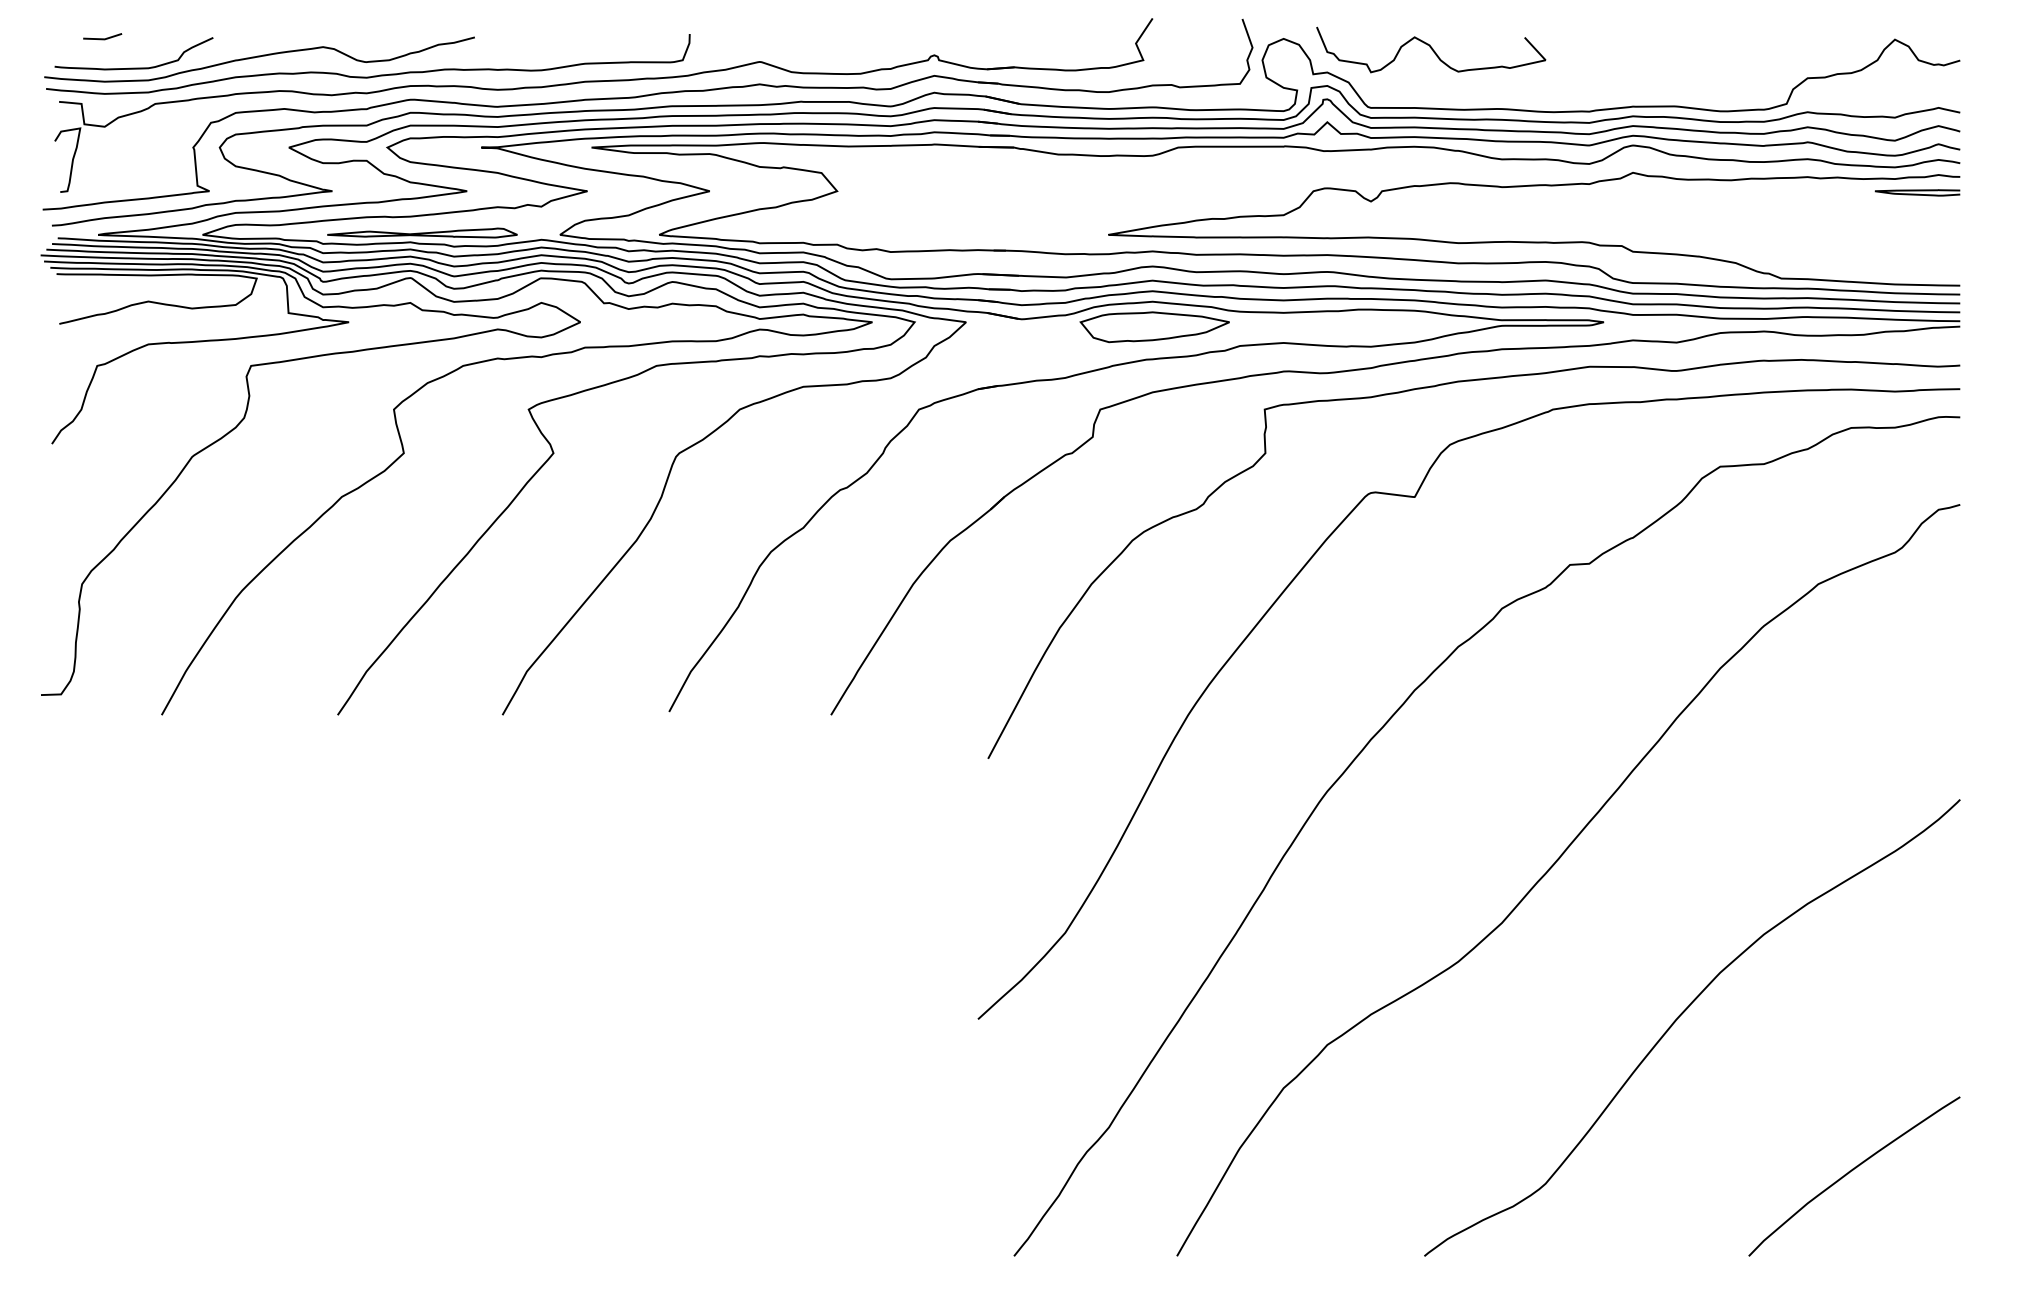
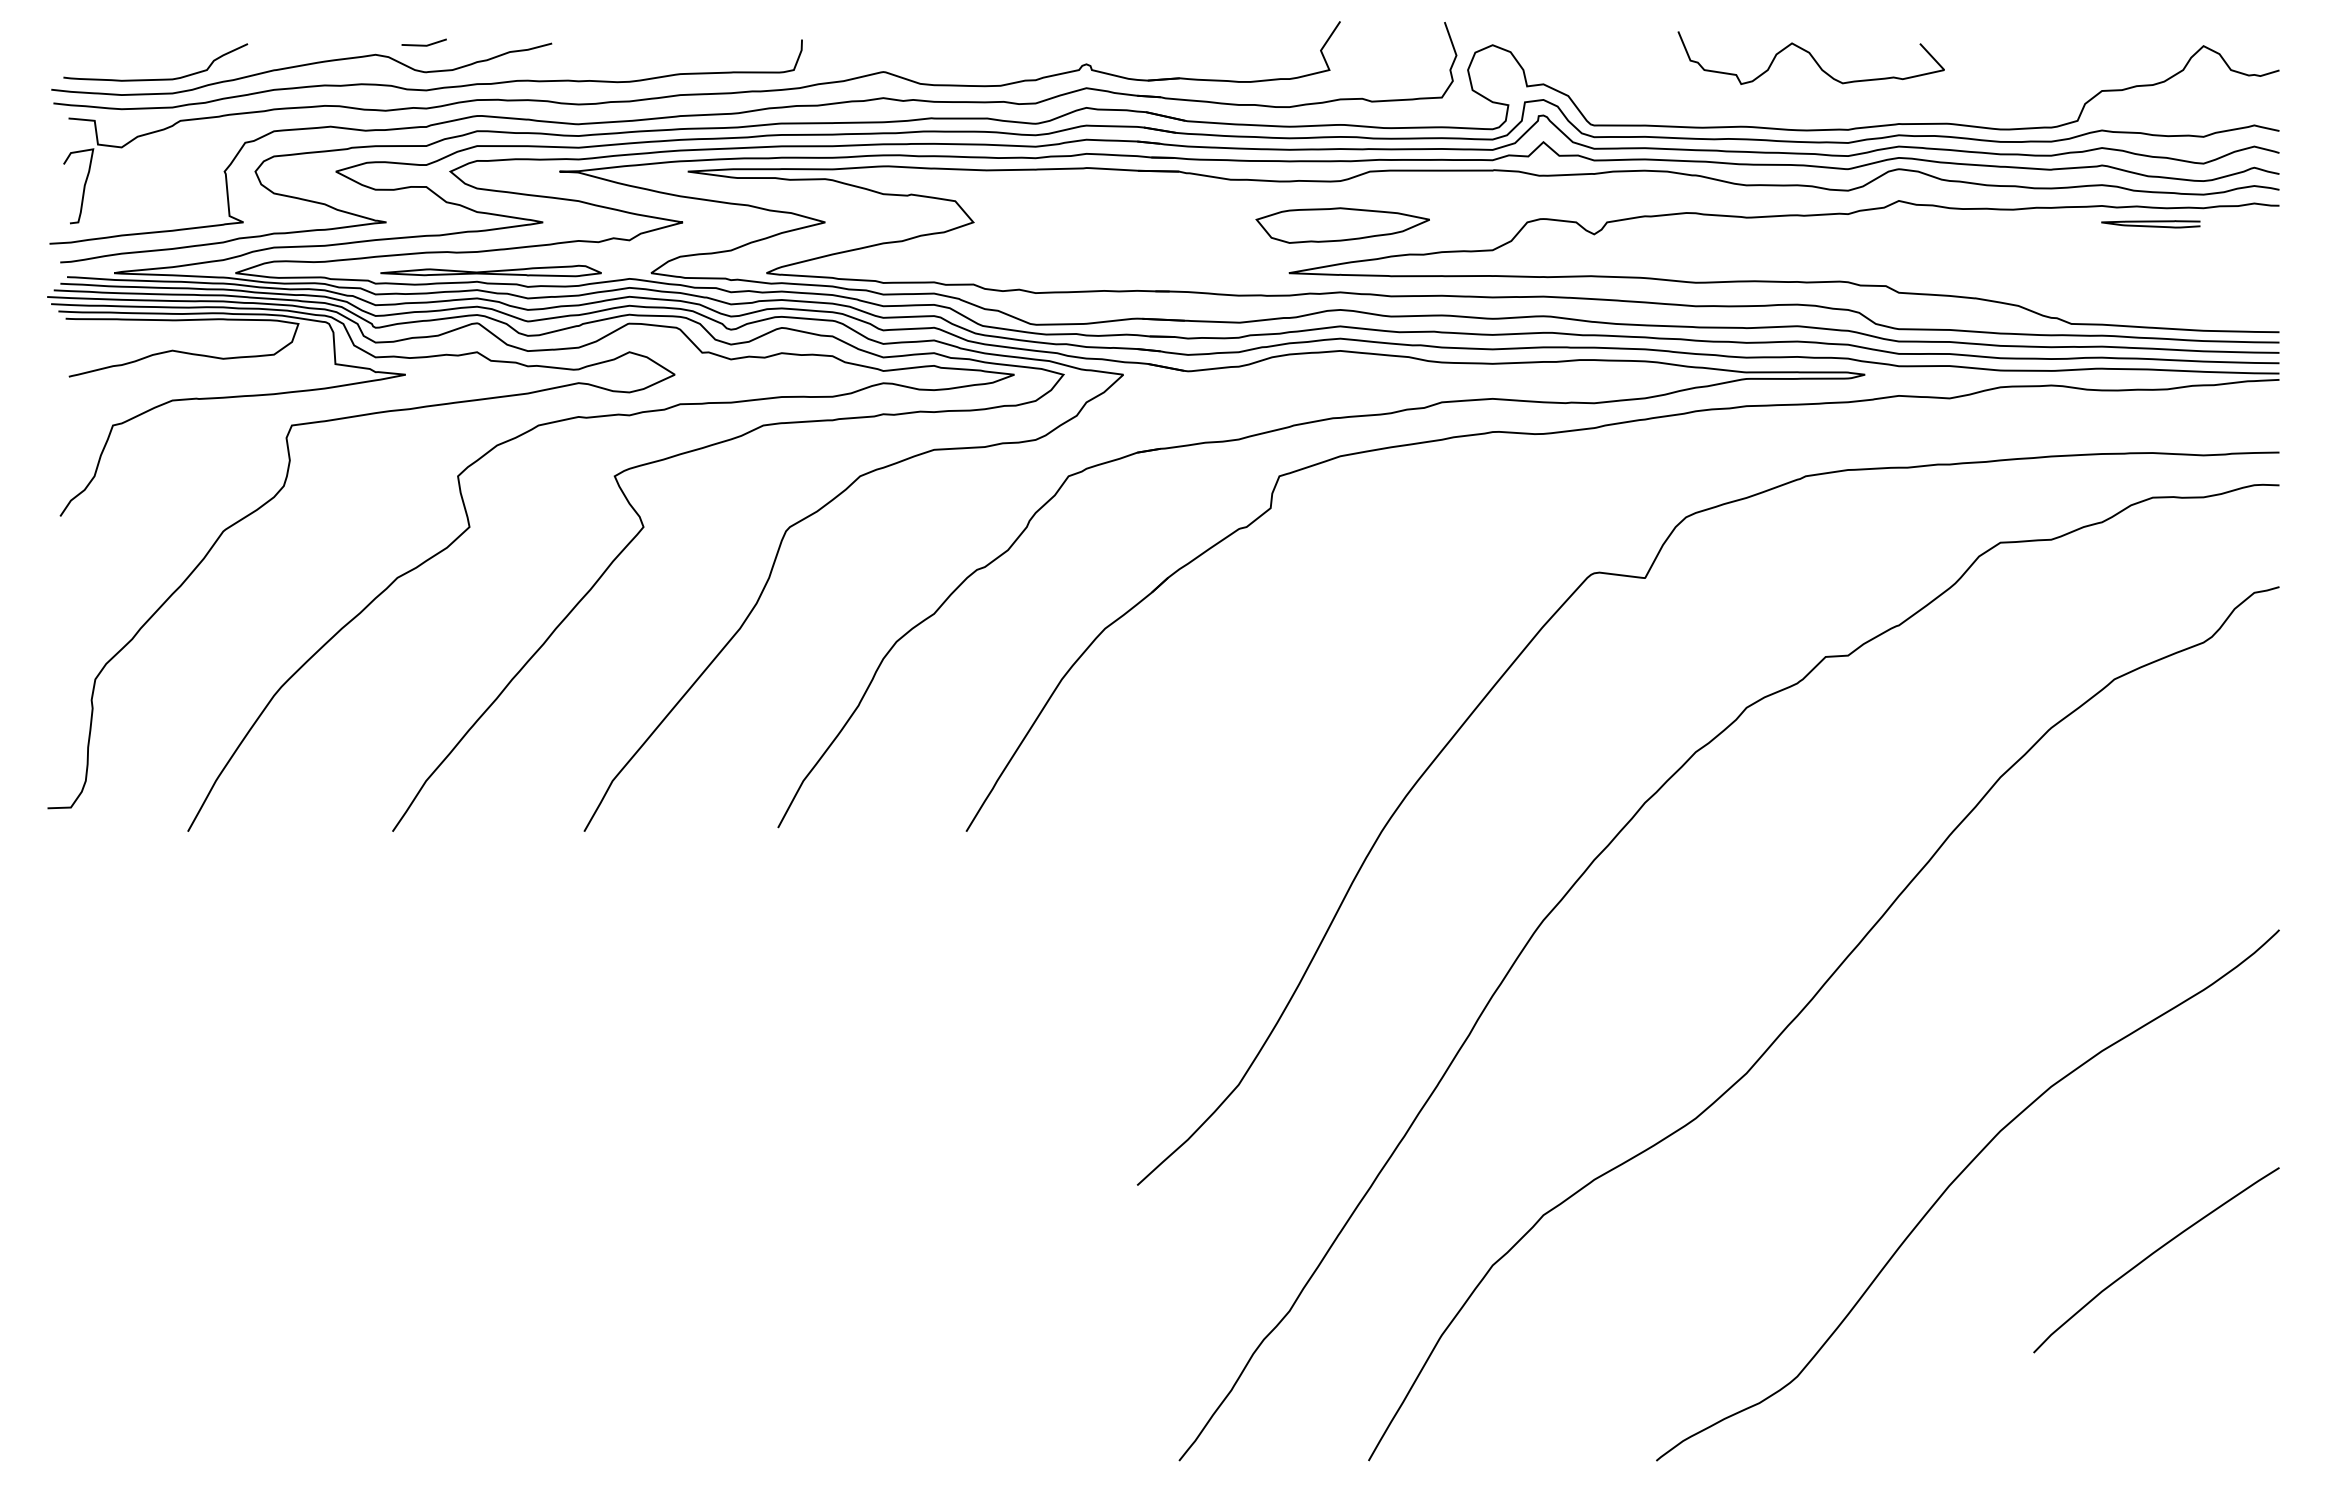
line: (102, 38) -> (423, 44), moved
curve: (1430, 48) -> (1810, 56), moved
curve: (1917, 193) -> (2150, 225), moved
part: (1154, 327) -> (1342, 225), moved
curve: (1434, 387) -> (1667, 450), removed
curve: (1851, 1171) -> (2153, 1254), moved

